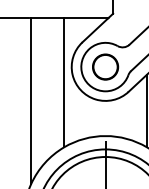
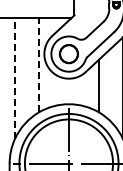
line: (63, 82) -> (38, 65), solid -> dashed
line: (30, 100) -> (14, 78), solid -> dashed

